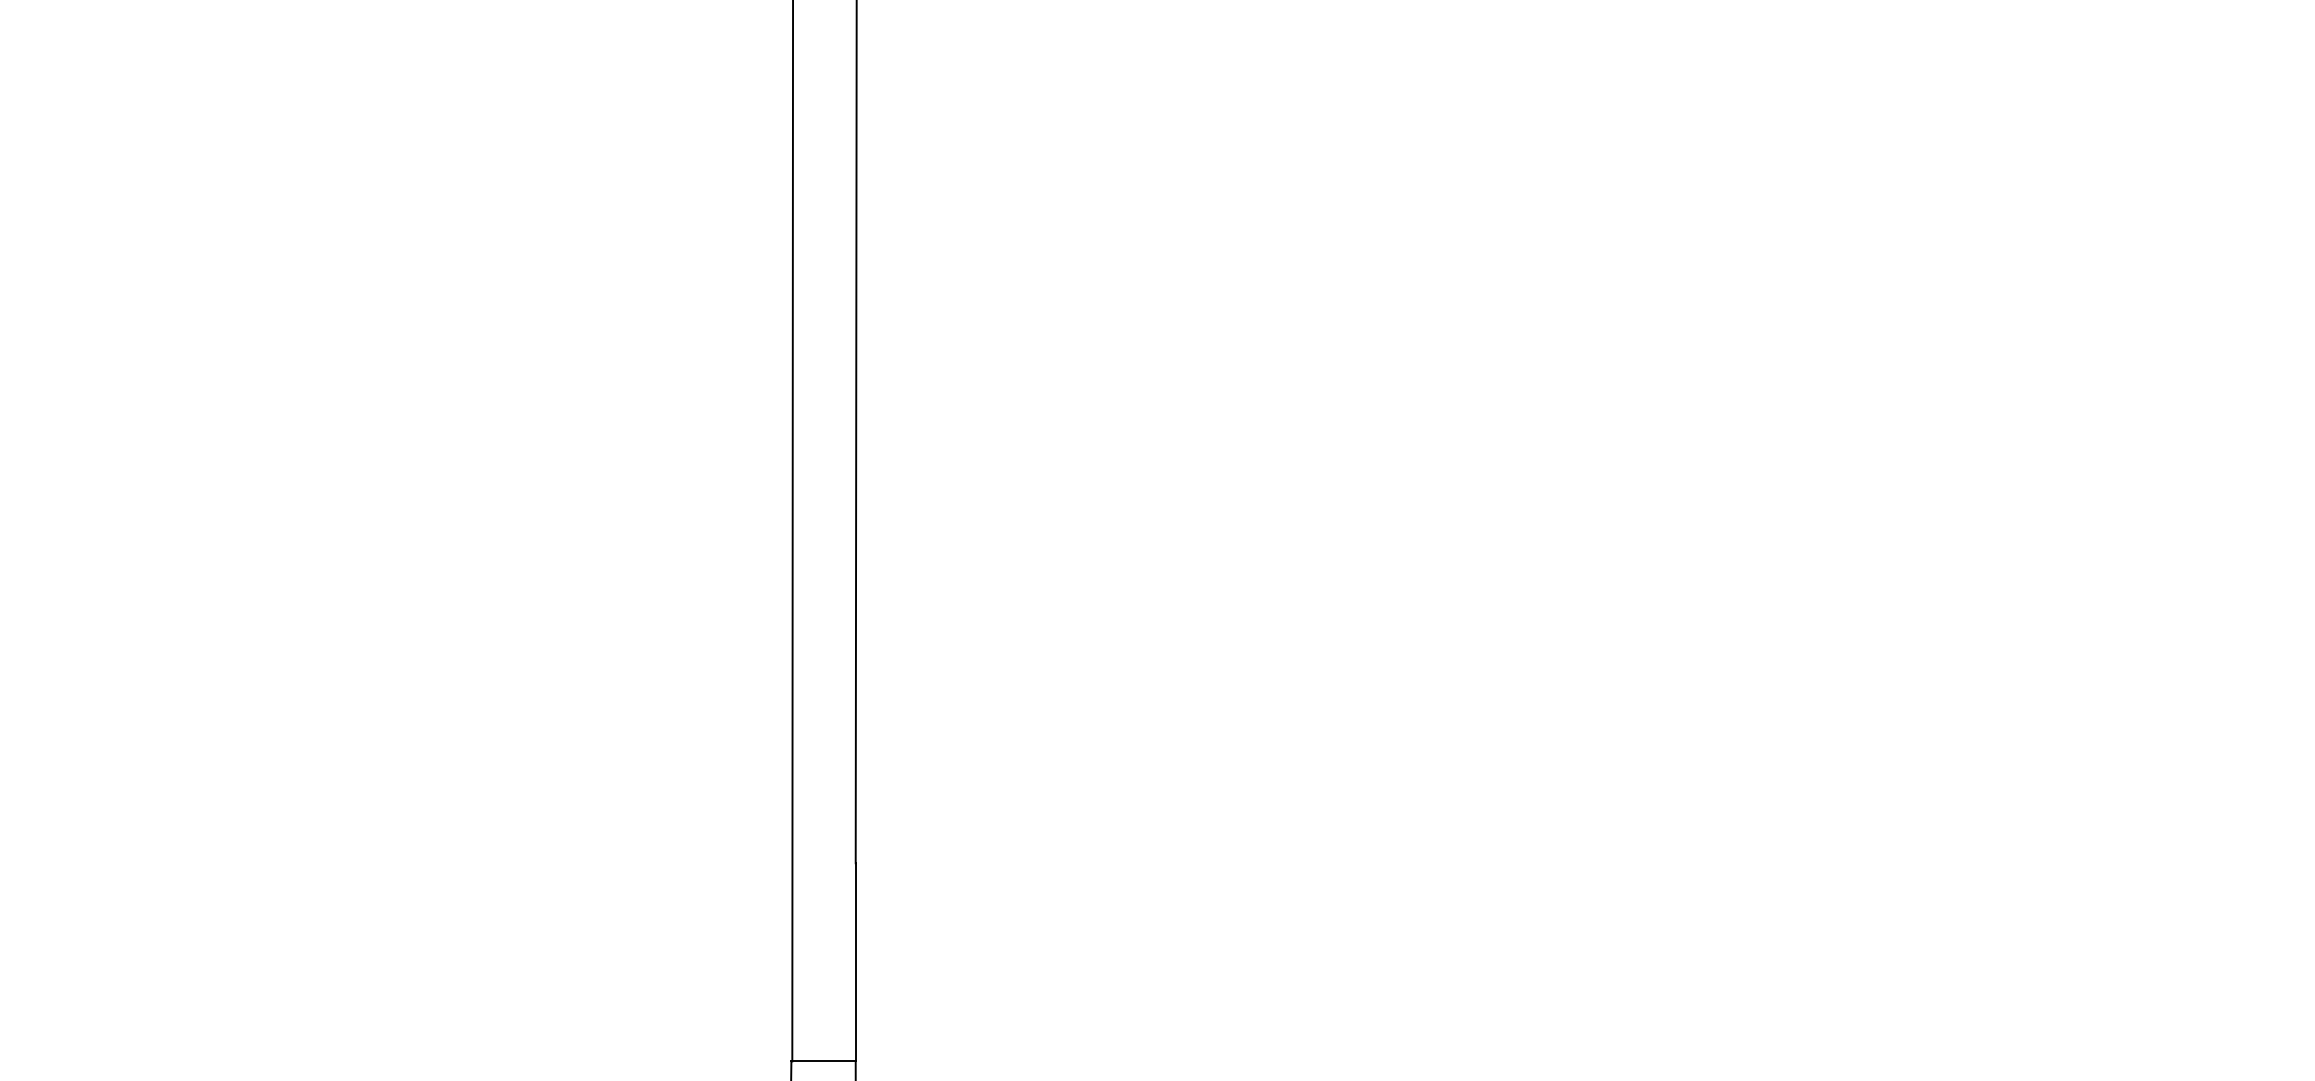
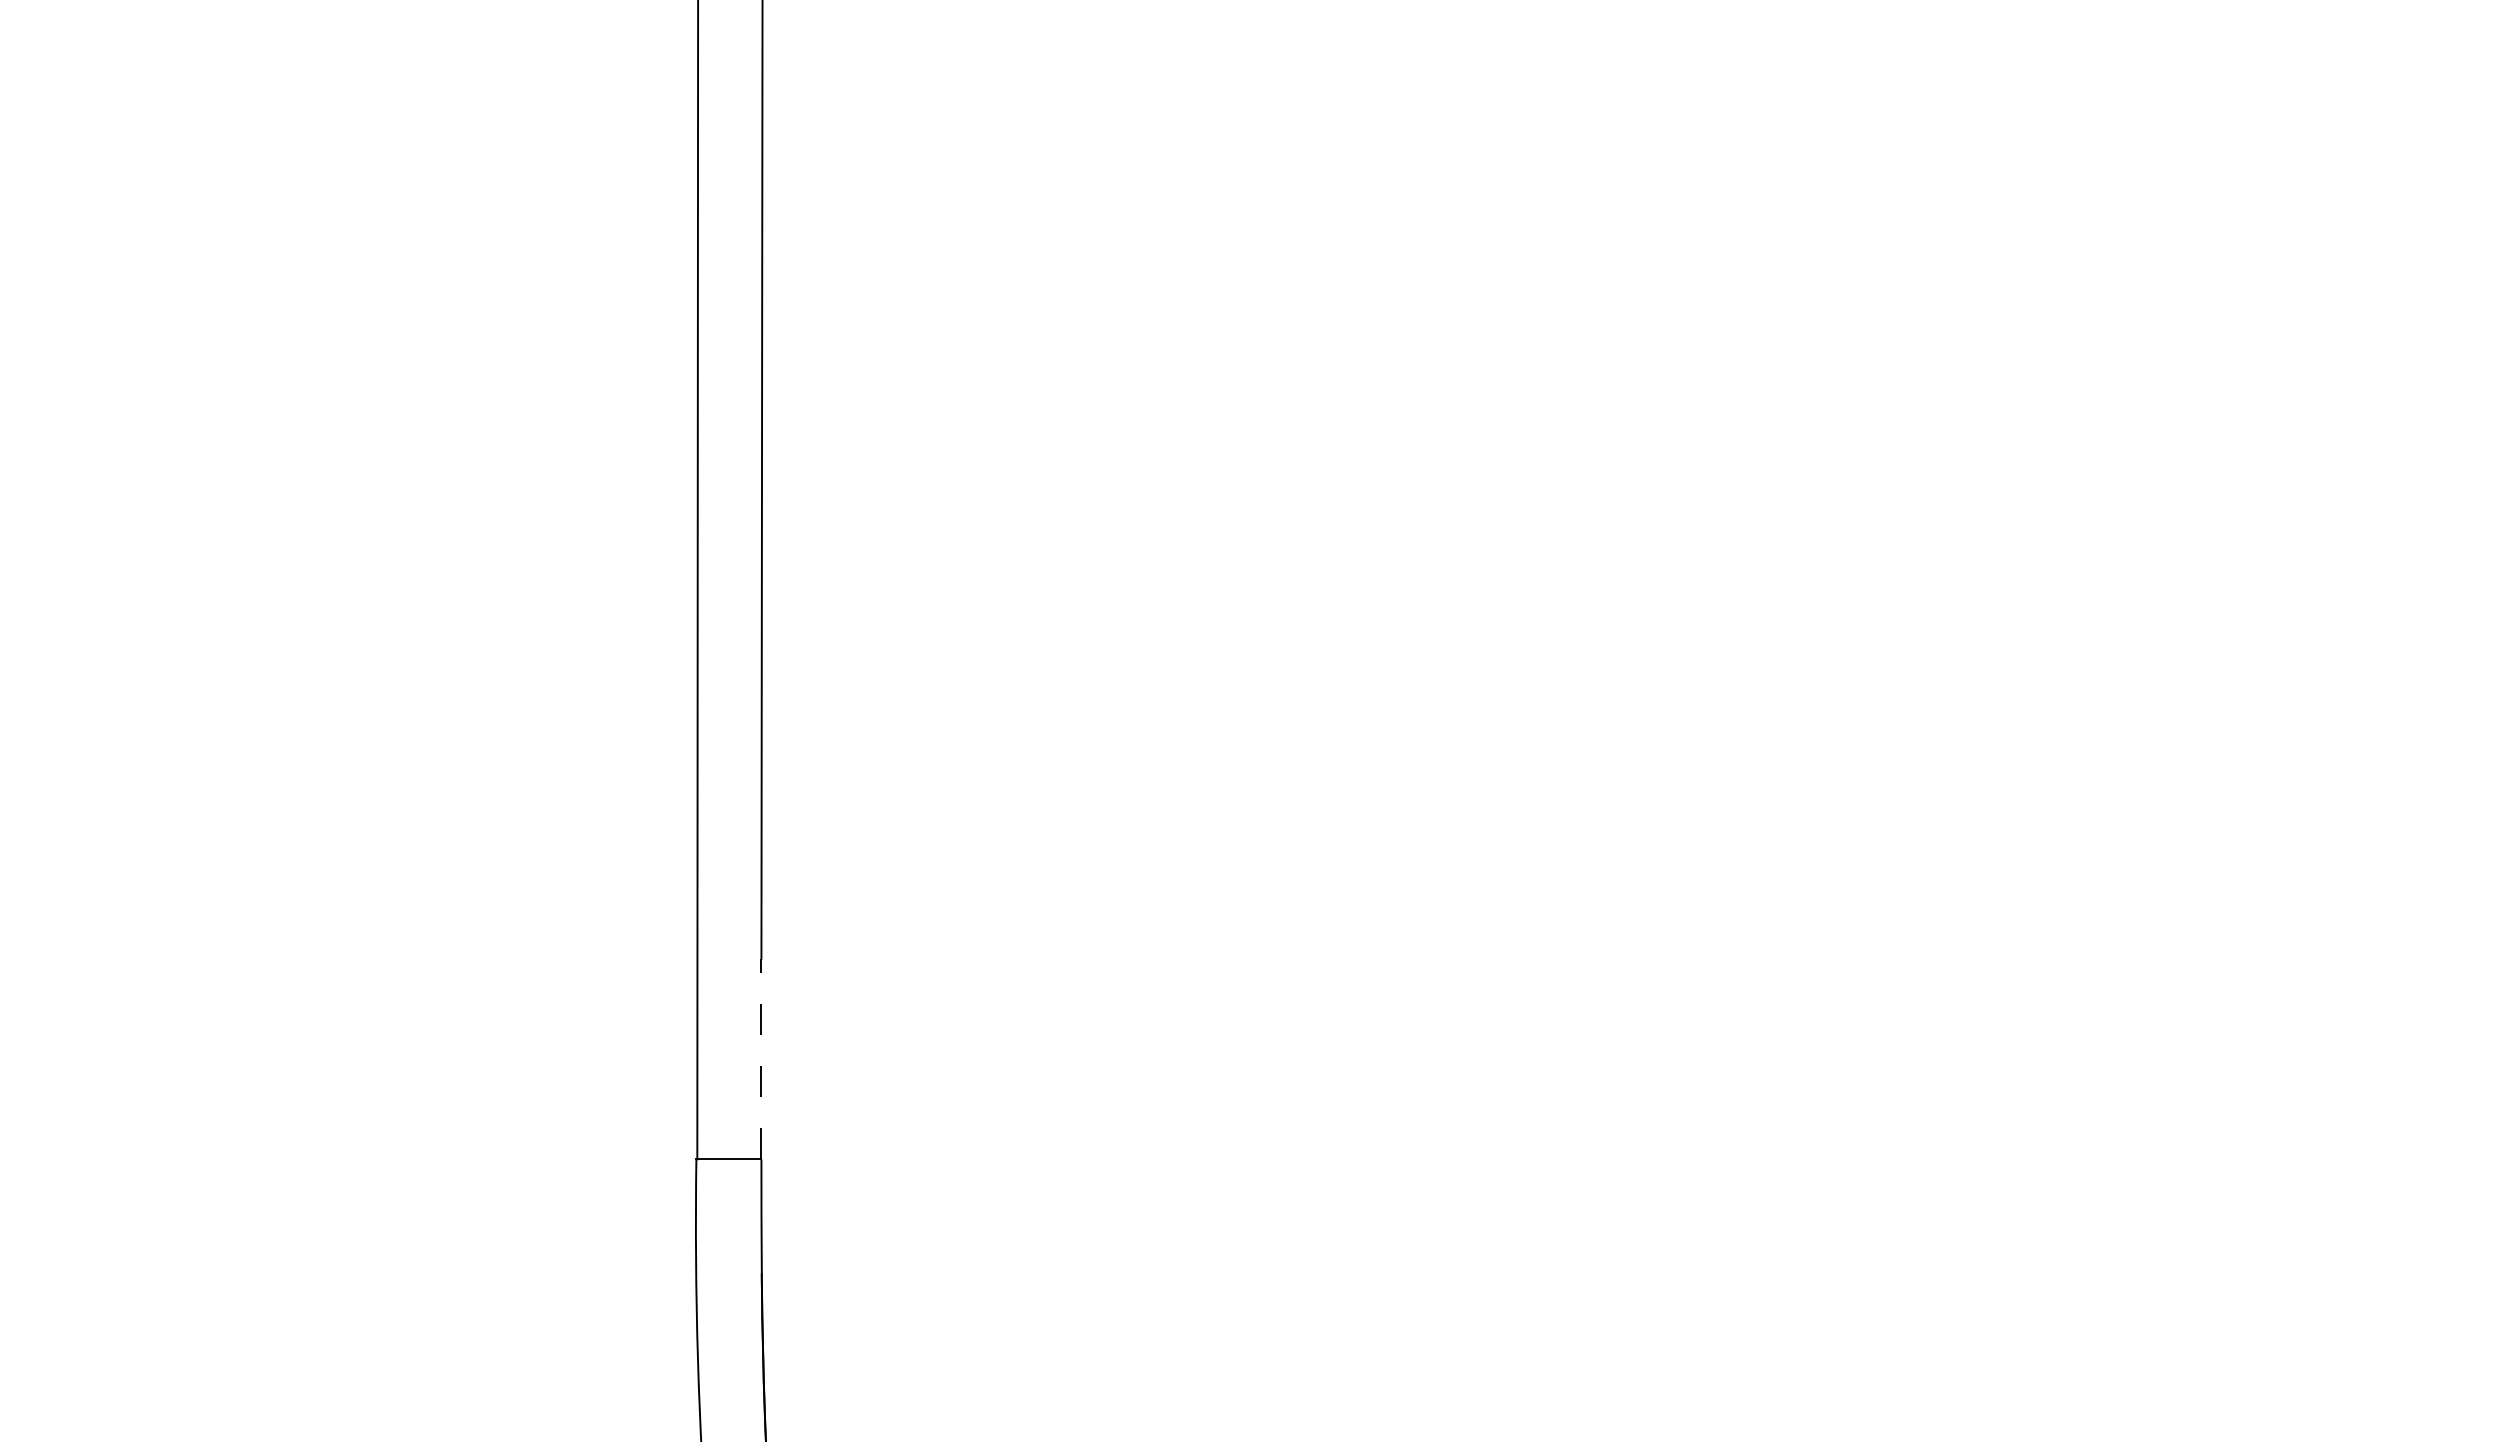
line: (855, 961) -> (761, 1058), solid -> dashed

